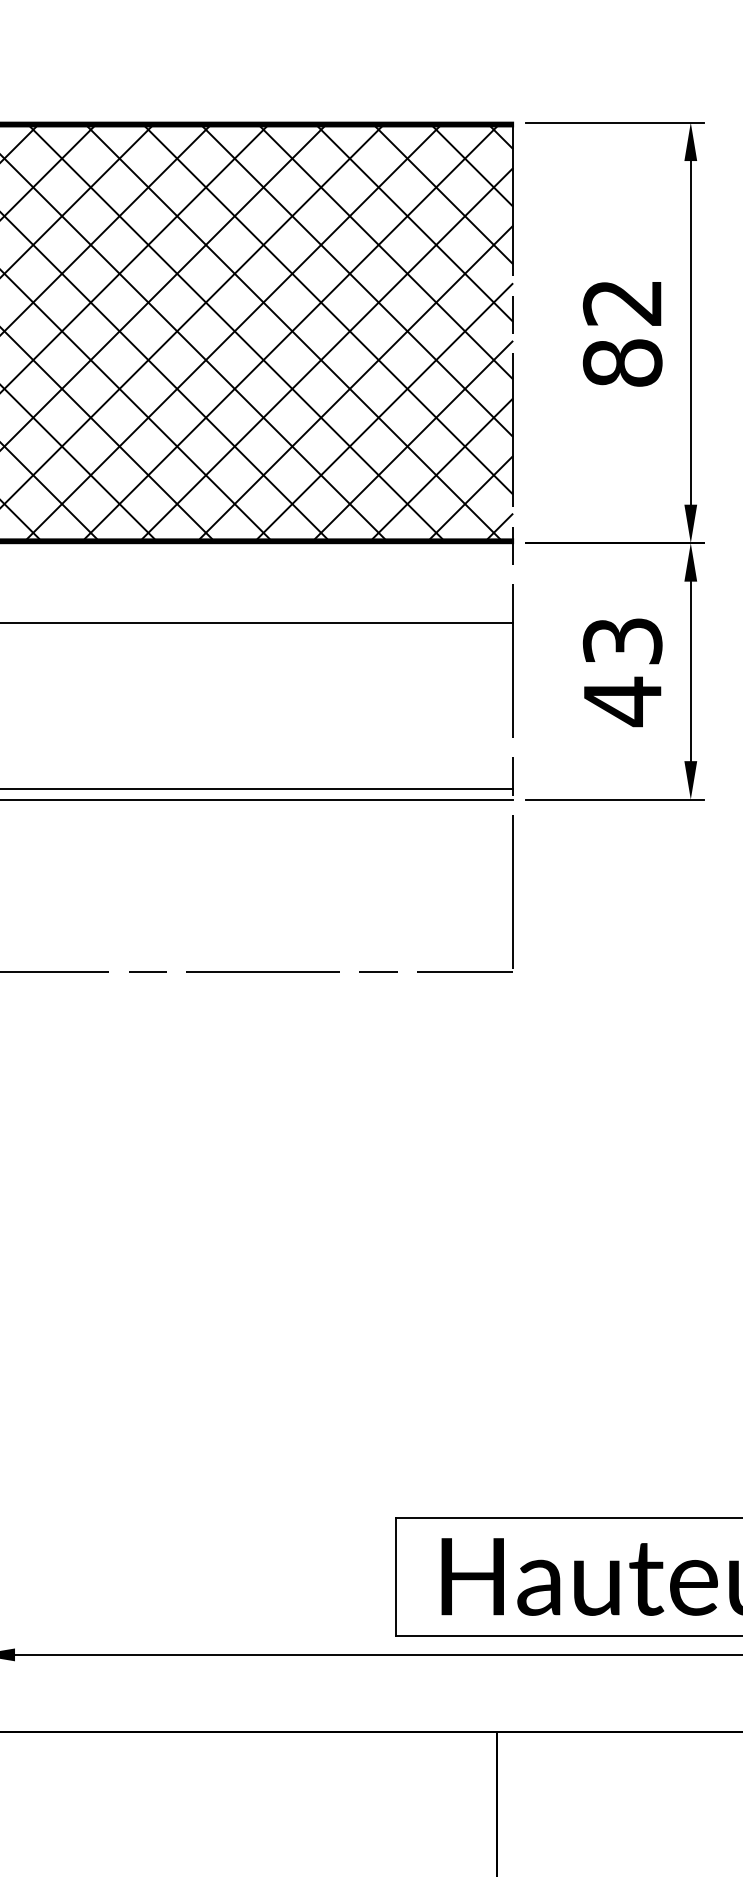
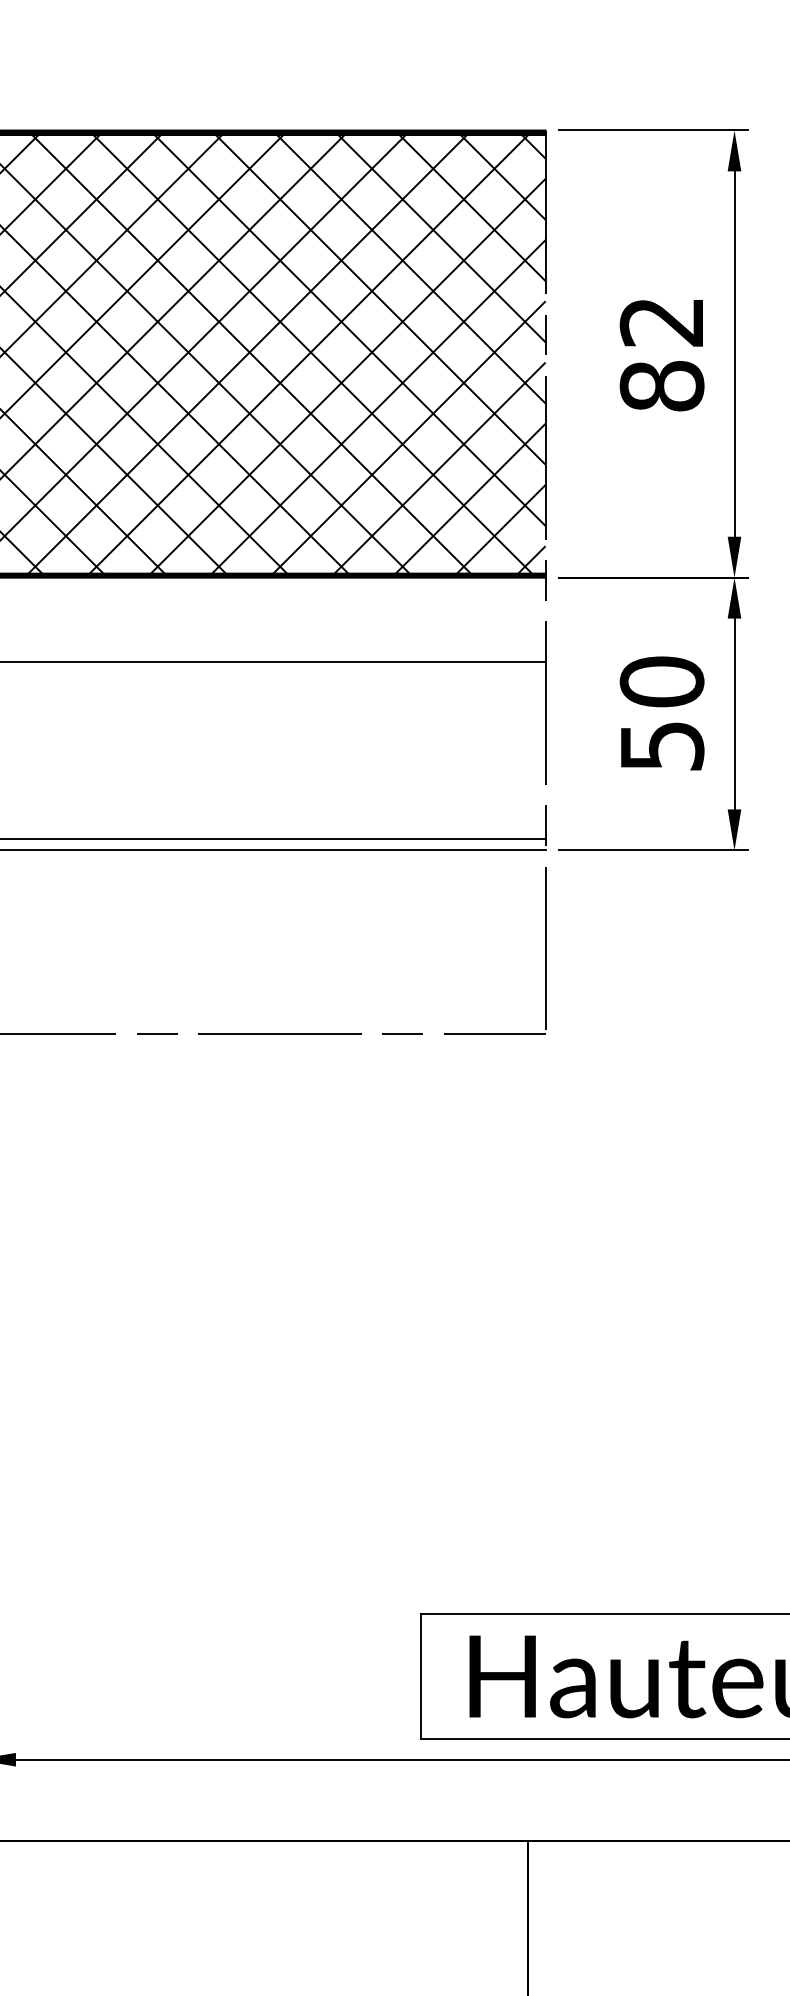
text: (622, 671) -> (661, 714), 43 -> 50

